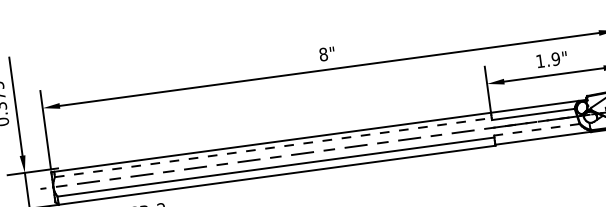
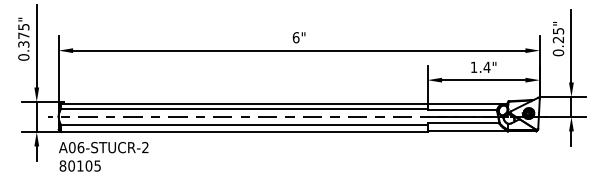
text: (322, 54) -> (295, 37), 8" -> 6"
text: (555, 59) -> (486, 67), 1.9" -> 1.4"
line: (536, 129) -> (463, 123), dashed -> solid
line: (273, 147) -> (244, 108), dashed -> solid

